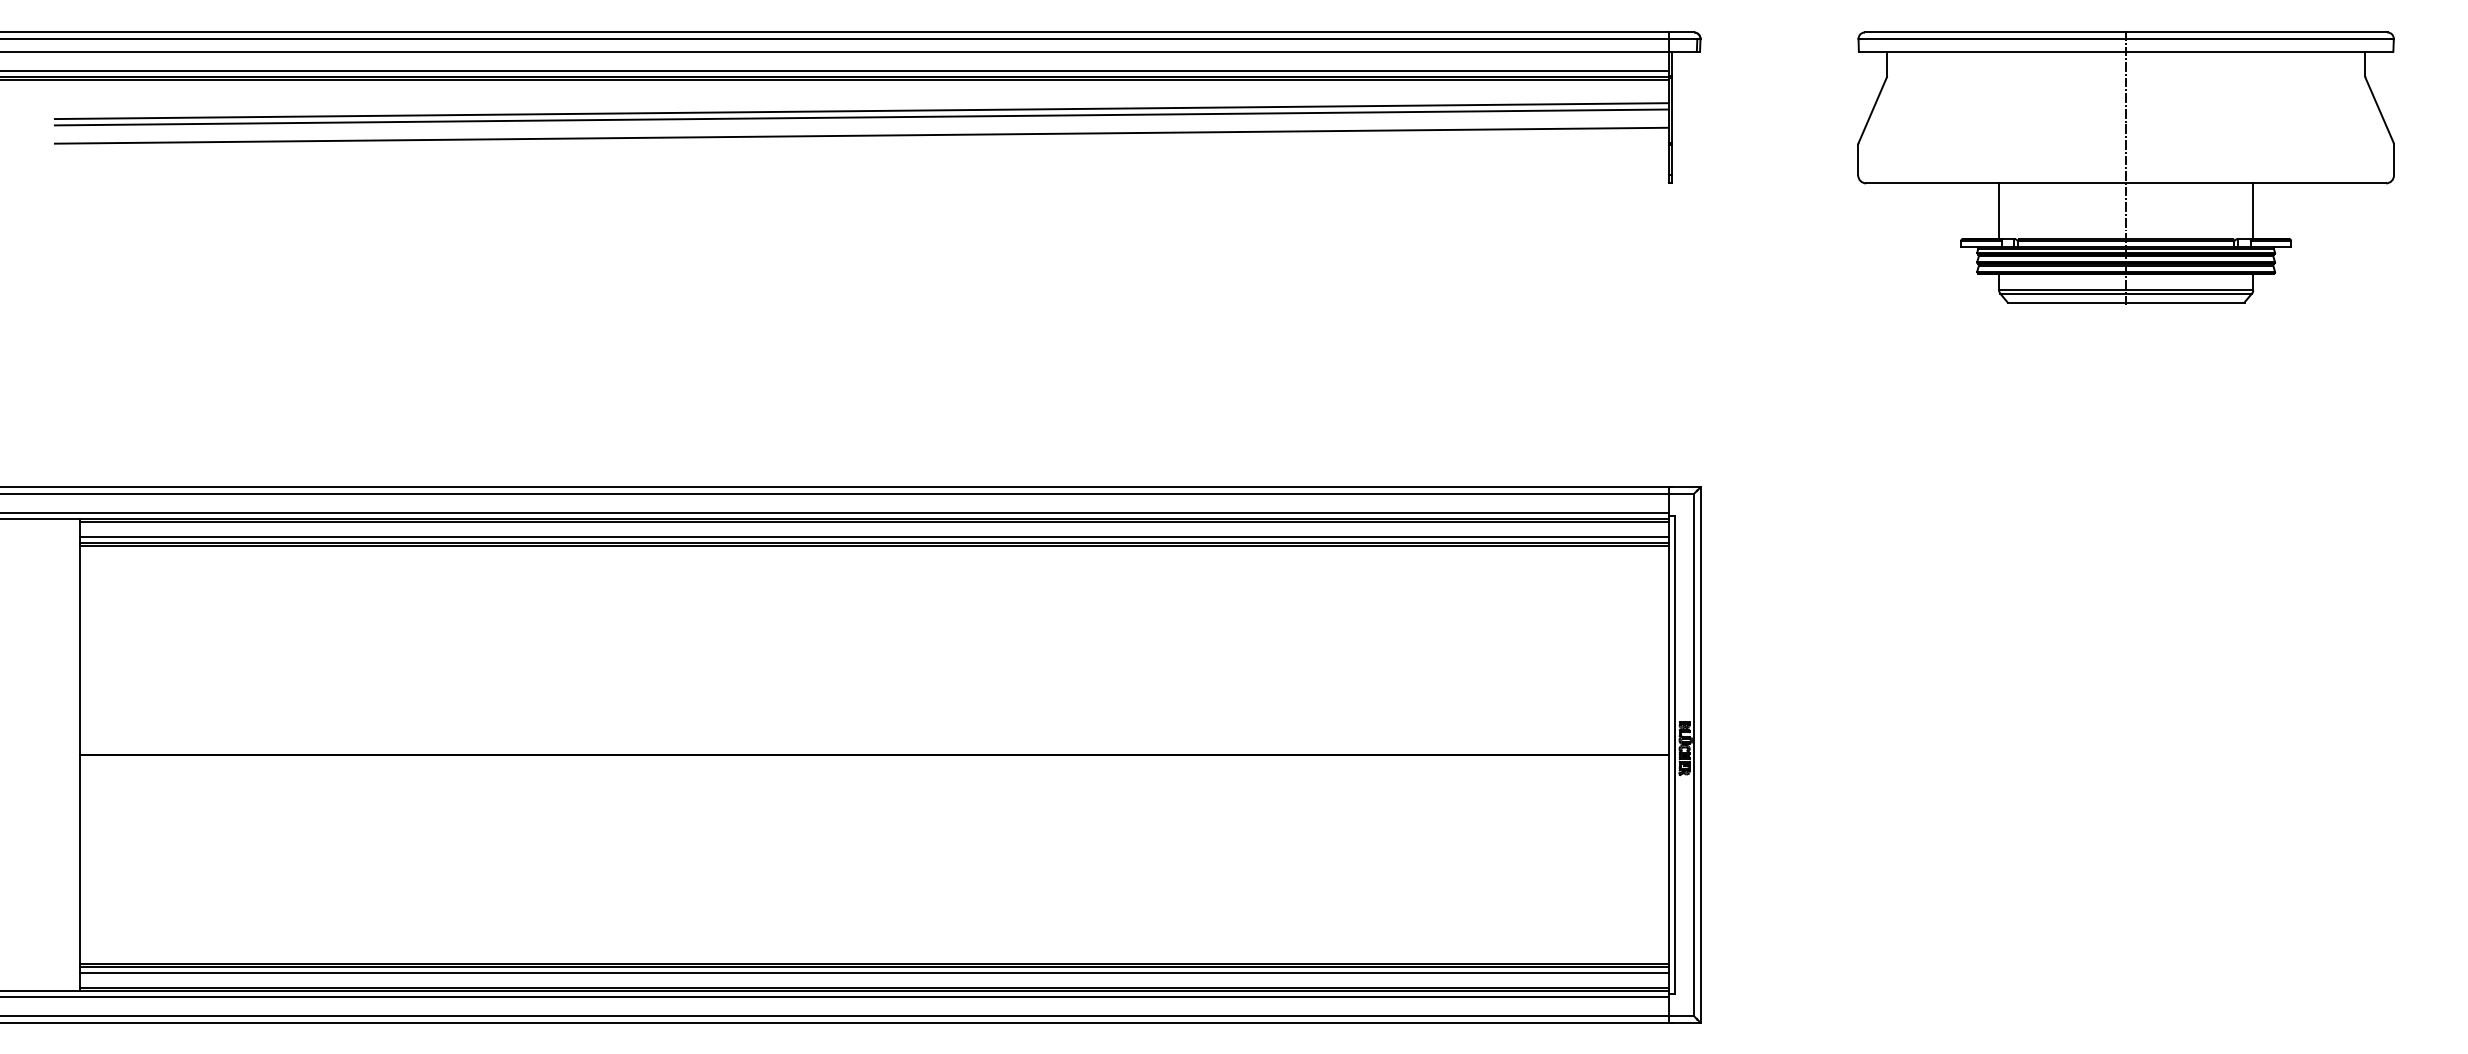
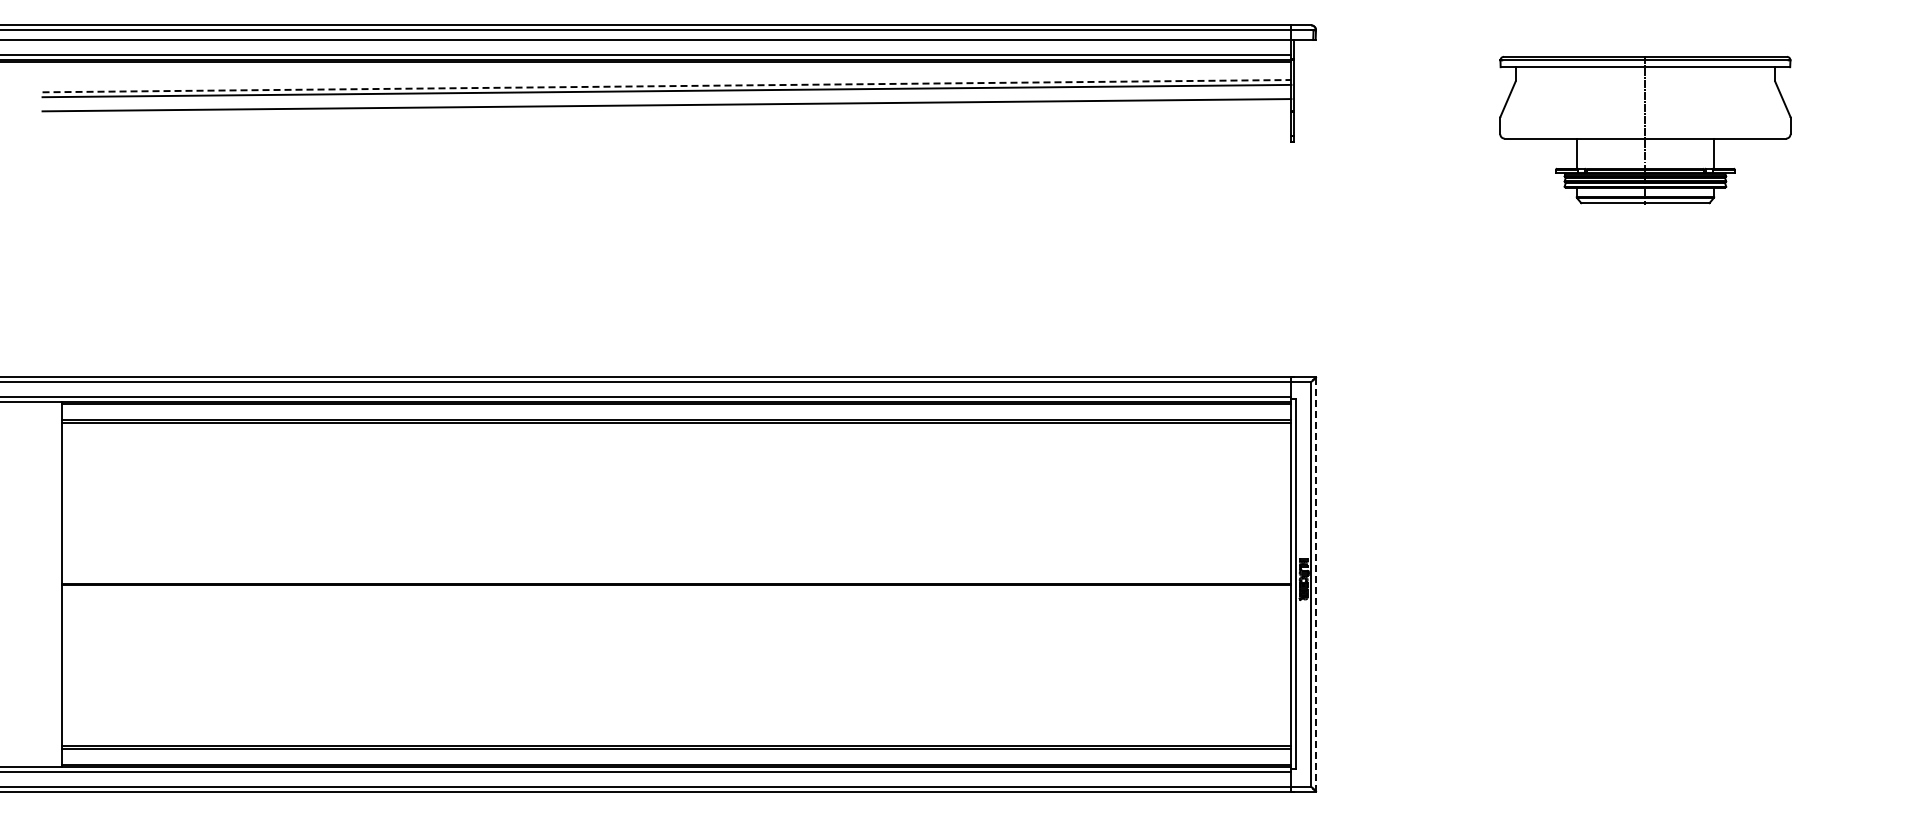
line: (862, 111) -> (667, 86), solid -> dashed
part: (2126, 168) -> (1645, 130), size x0.7
line: (874, 536) -> (676, 415), removed
line: (1701, 753) -> (1316, 583), solid -> dashed
line: (874, 973) -> (676, 753), removed

